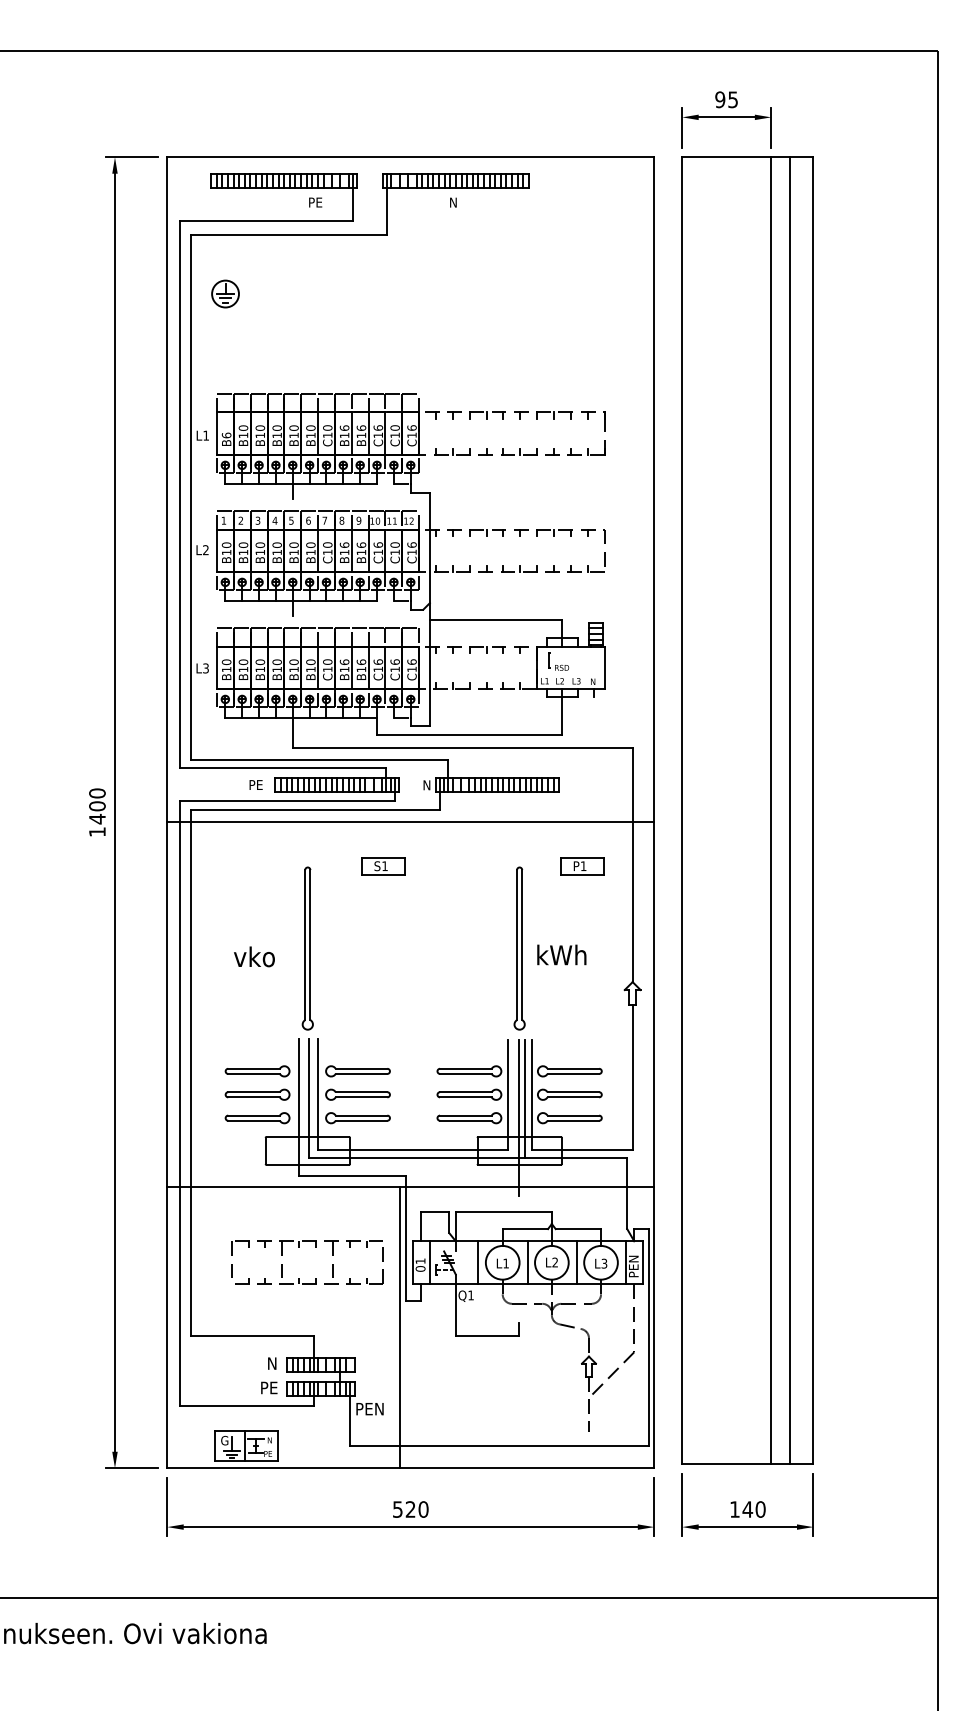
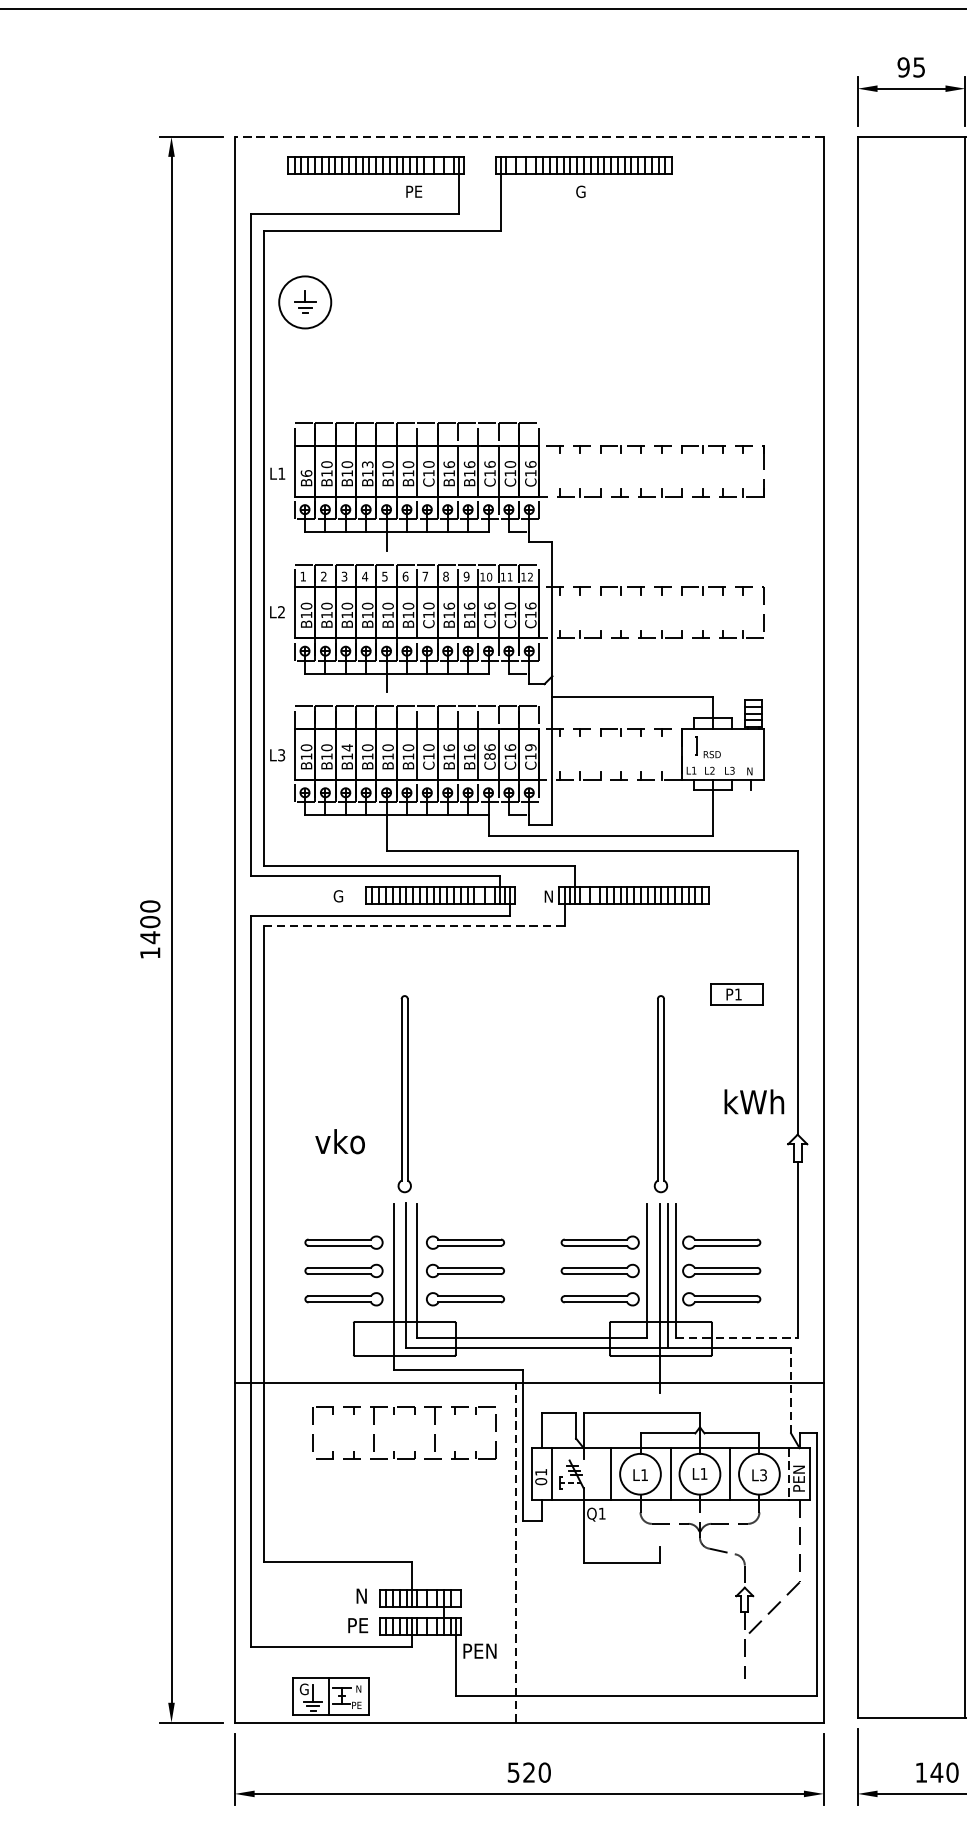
line: (410, 157) -> (528, 137), solid -> dashed
text: (453, 202) -> (580, 191), N -> G
circle: (225, 293) -> (305, 301), size x1.6
text: (276, 427) -> (366, 463), B10 -> B13
text: (411, 661) -> (530, 746), C16 -> C19
text: (260, 662) -> (347, 748), B10 -> B14
text: (378, 669) -> (490, 756), C16 -> C86
text: (255, 784) -> (341, 895), PE -> G
line: (315, 809) -> (414, 925), solid -> dashed
line: (410, 821) -> (528, 940), removed
part: (383, 866) -> (496, 994), removed
text: (561, 954) -> (753, 1101), moved
text: (254, 956) -> (340, 1141), moved
line: (582, 1150) -> (737, 1338), solid -> dashed
line: (627, 1193) -> (791, 1390), solid -> dashed
part: (299, 1247) -> (394, 1414), moved
text: (554, 1262) -> (703, 1473), L2 -> L1
line: (625, 1262) -> (789, 1473), solid -> dashed
line: (399, 1327) -> (515, 1552), solid -> dashed

